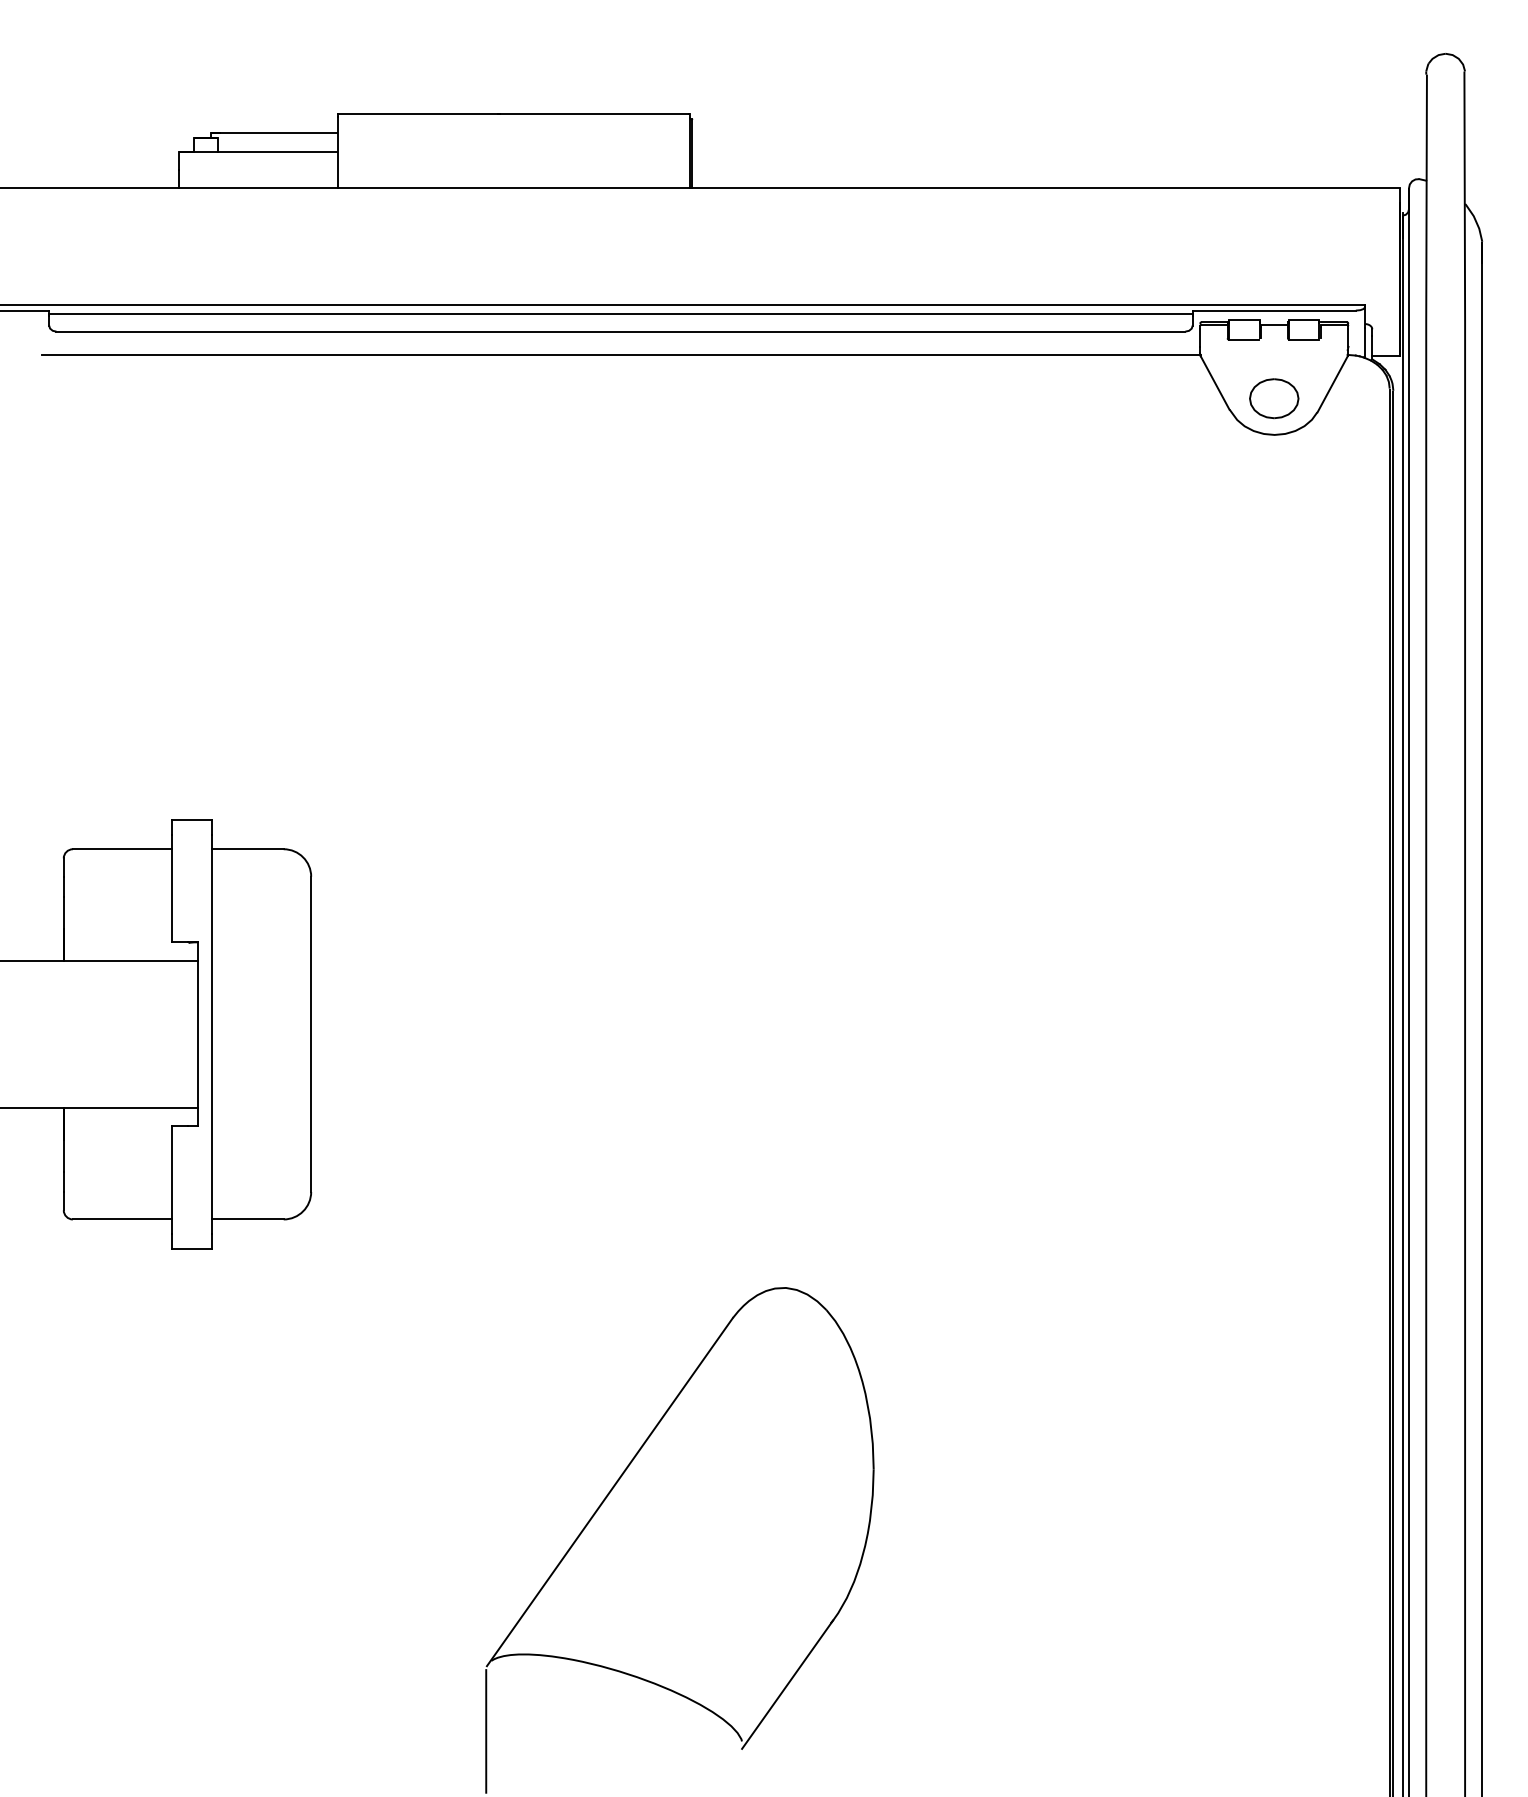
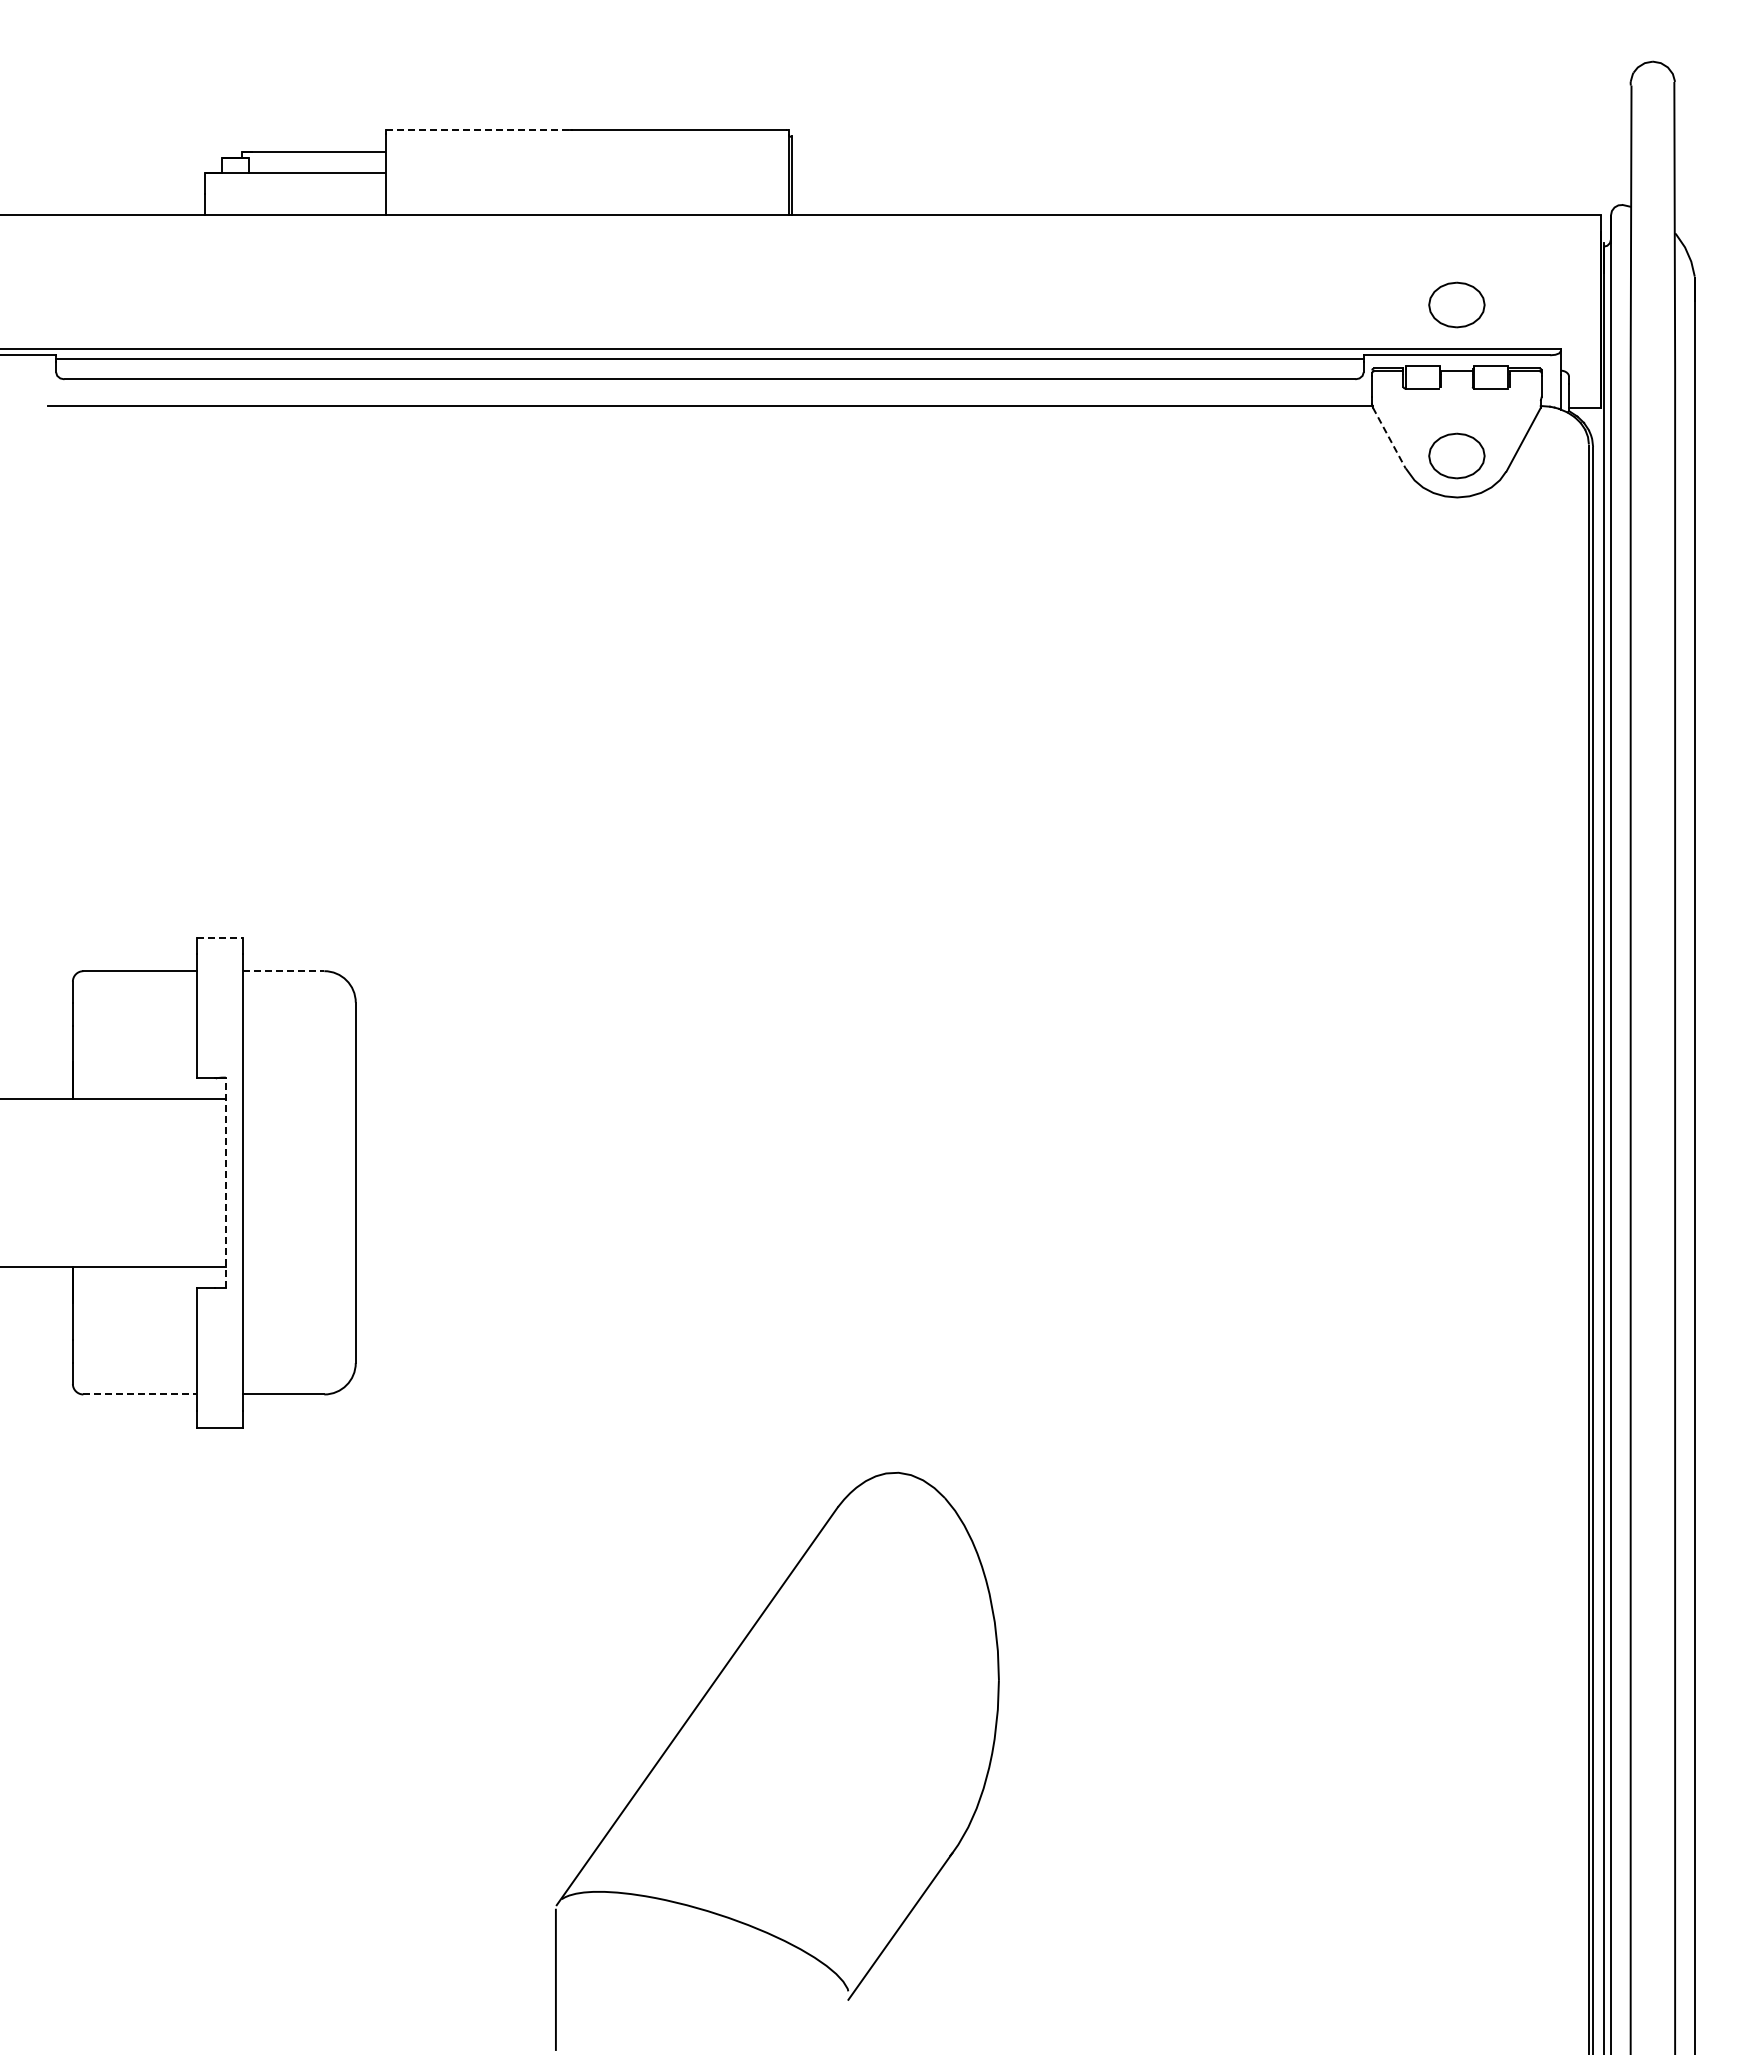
line: (417, 113) -> (477, 130), solid -> dashed
part: (1273, 266) -> (1456, 304), added
line: (1215, 383) -> (1389, 438), solid -> dashed
line: (192, 819) -> (220, 937), solid -> dashed
line: (247, 849) -> (283, 971), solid -> dashed
line: (197, 1034) -> (225, 1182), solid -> dashed
line: (122, 1219) -> (139, 1394), solid -> dashed

